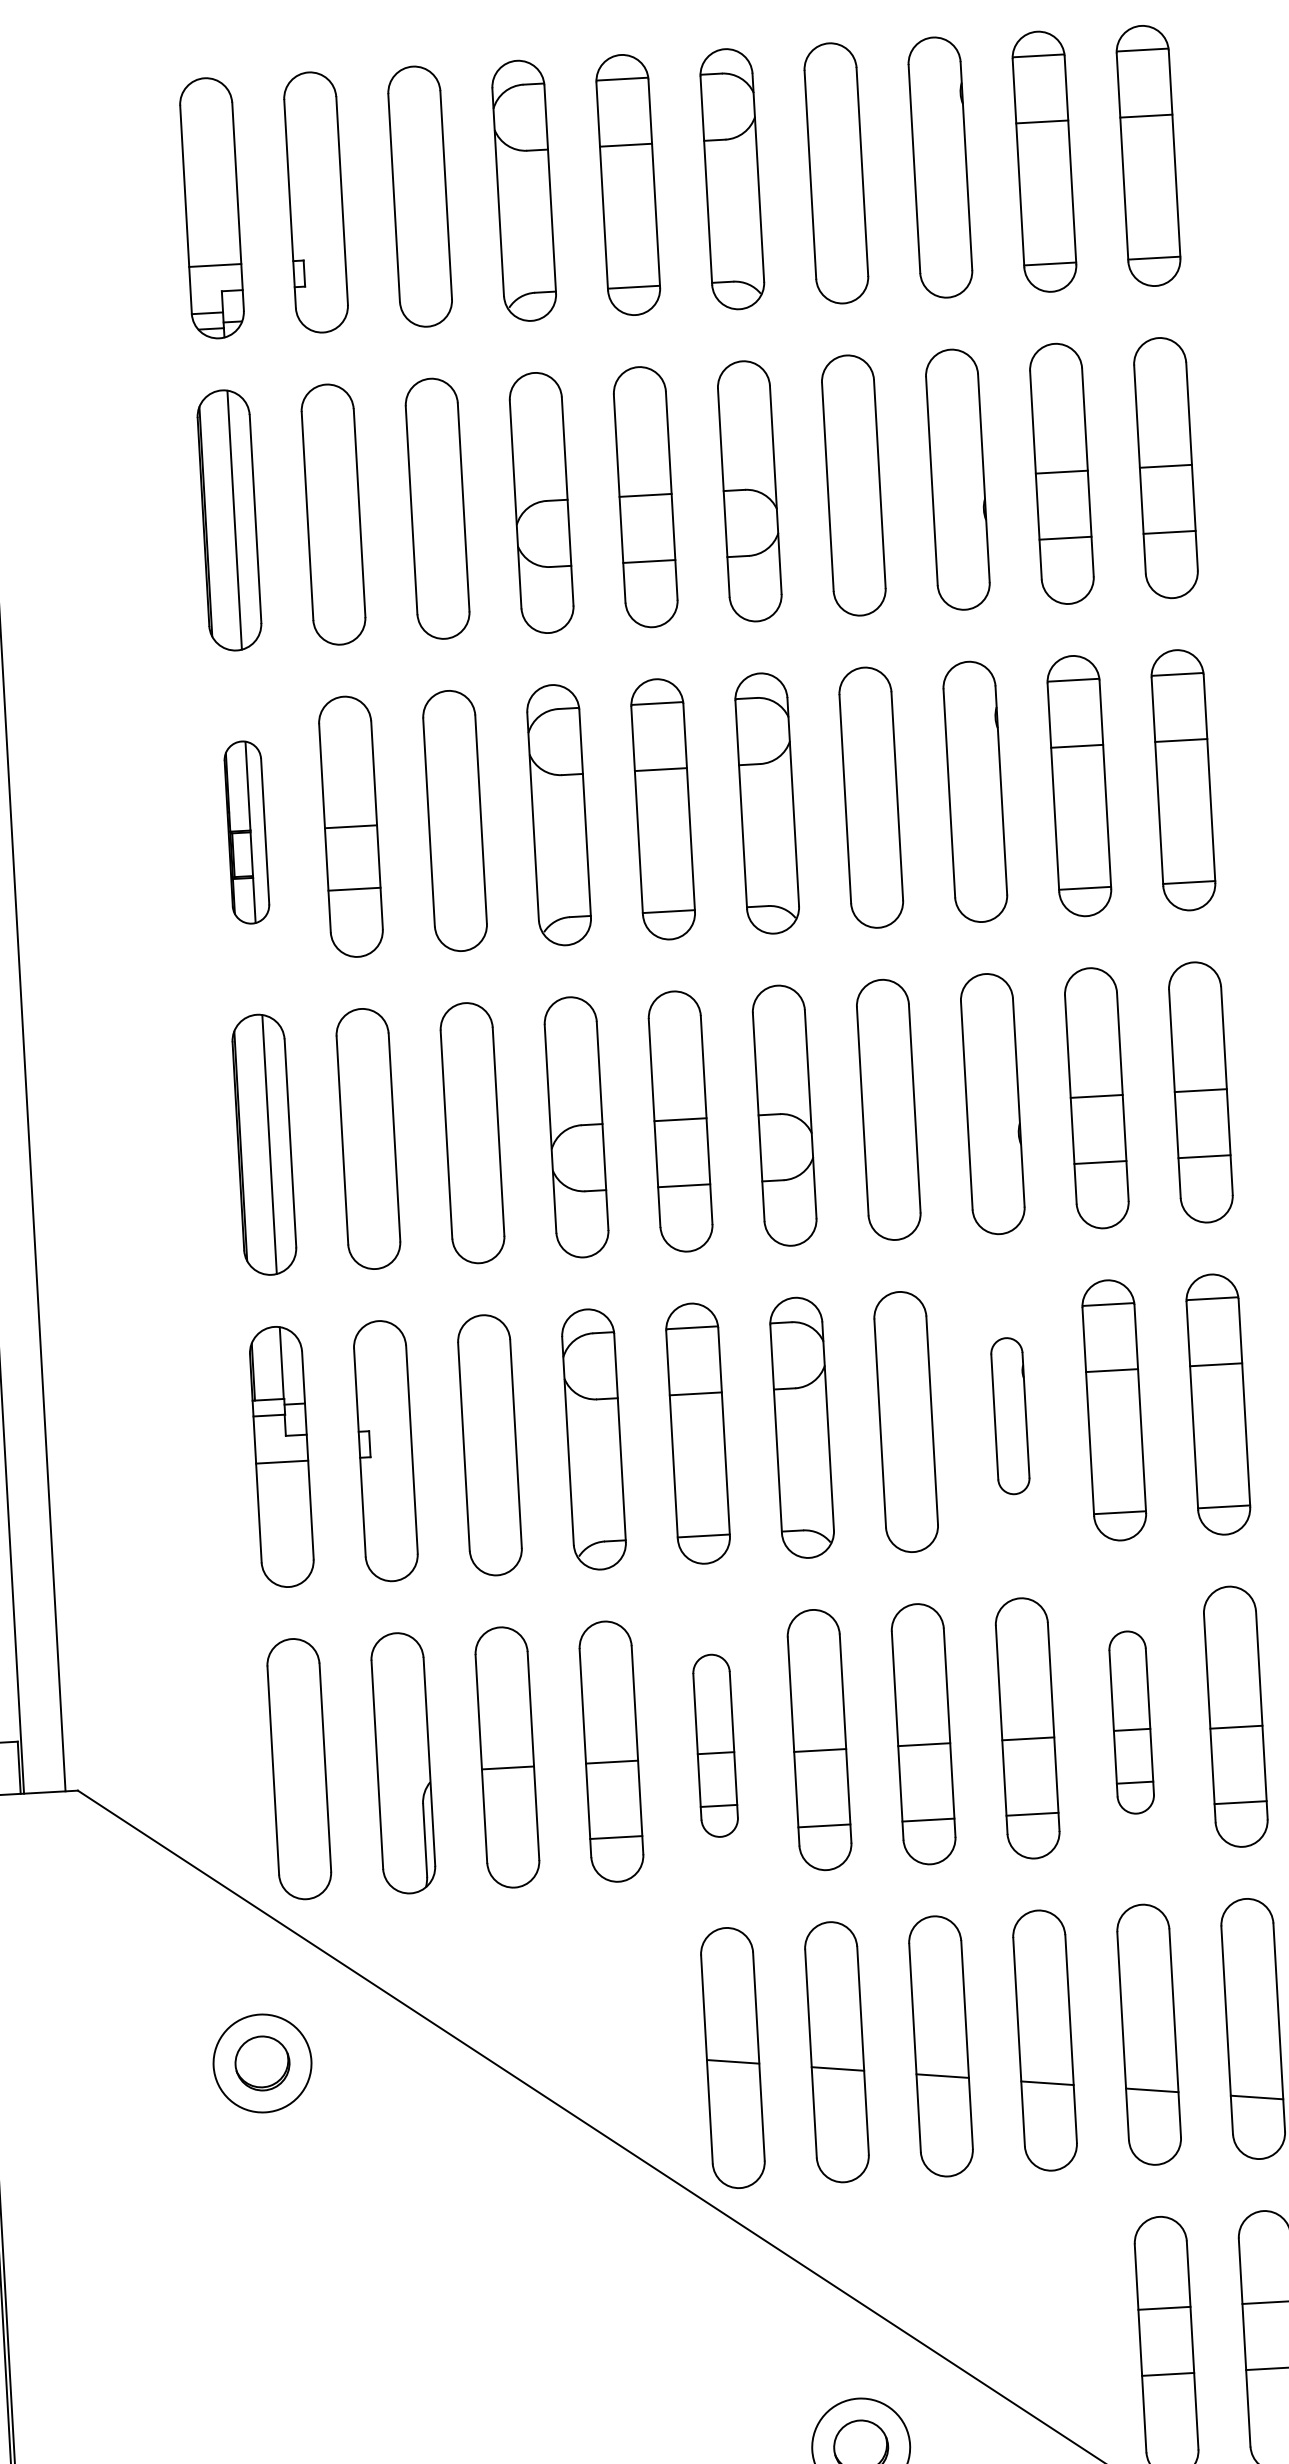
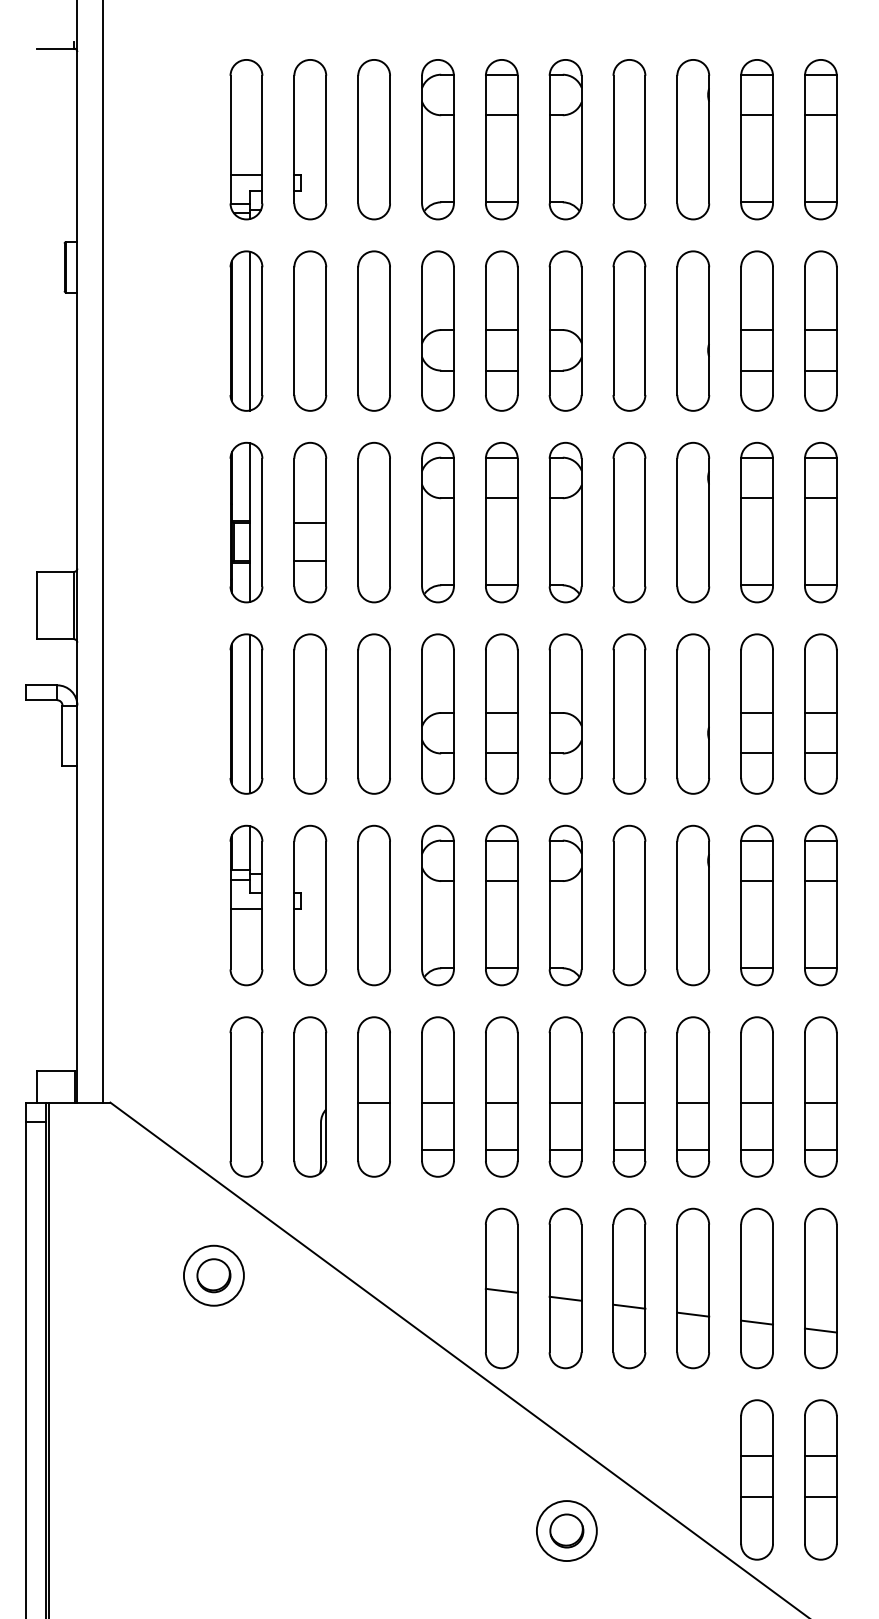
part: (246, 832) -> (246, 522), size x1.43
part: (1010, 1416) -> (693, 905), size x1.67
part: (1130, 1721) -> (756, 1096), size x1.43
part: (715, 1745) -> (501, 1096), size x1.43

